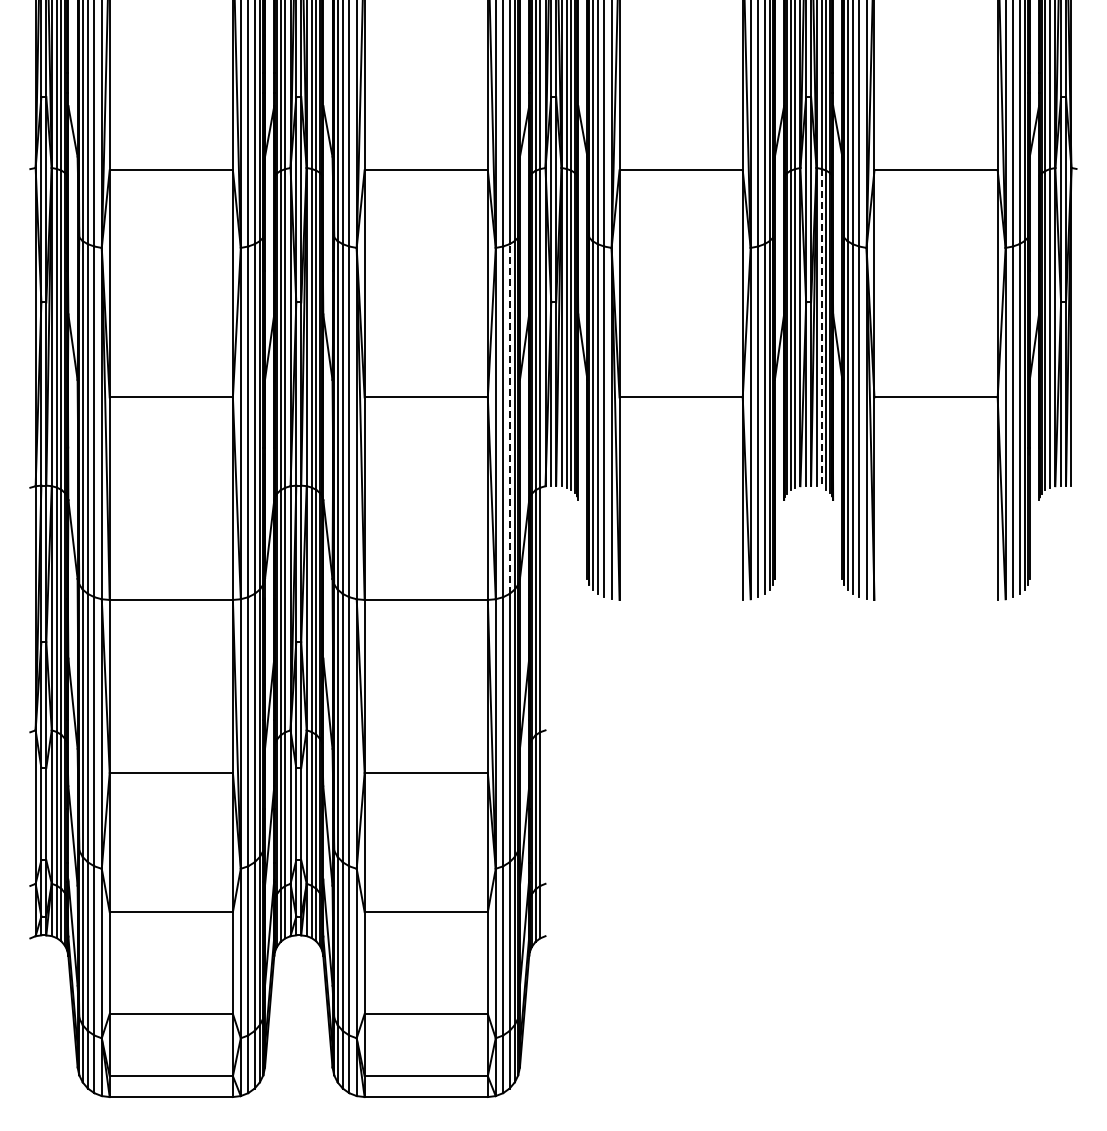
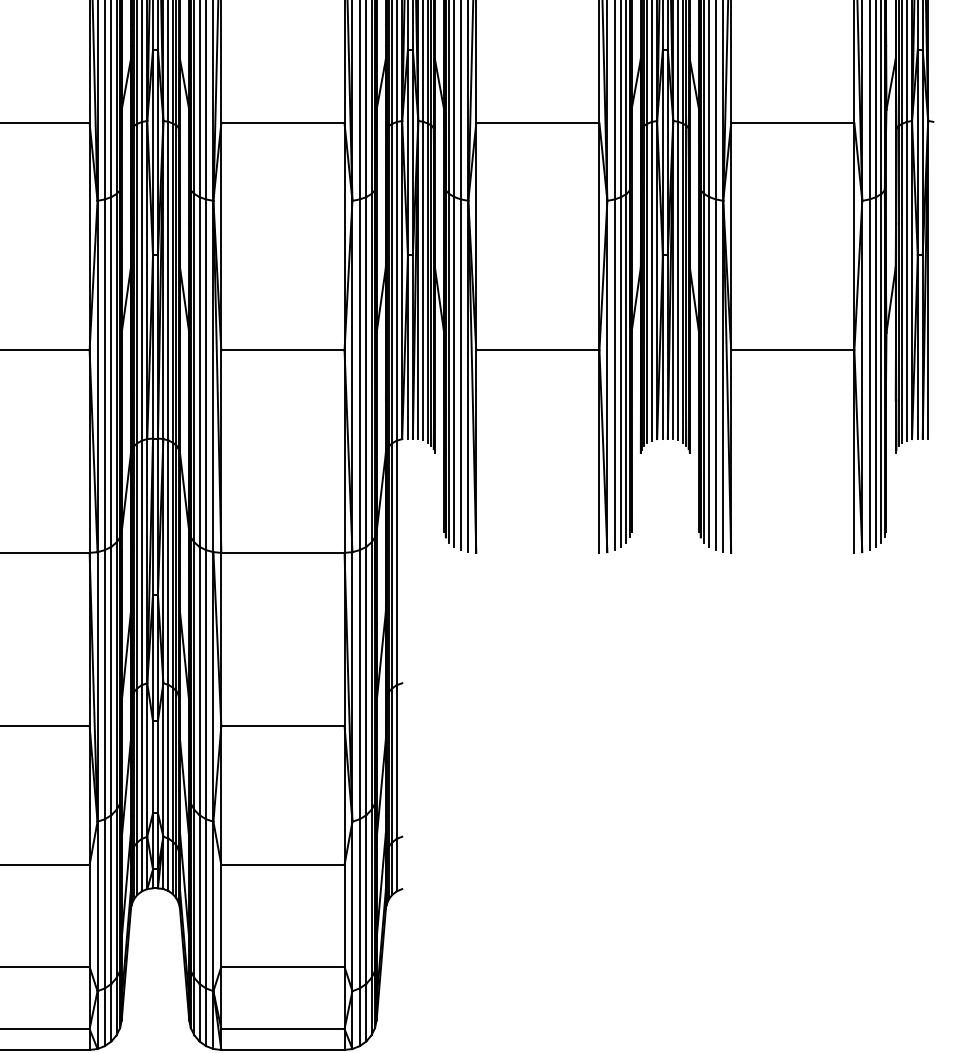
line: (821, 328) -> (678, 281), dashed -> solid
line: (509, 419) -> (366, 372), dashed -> solid

